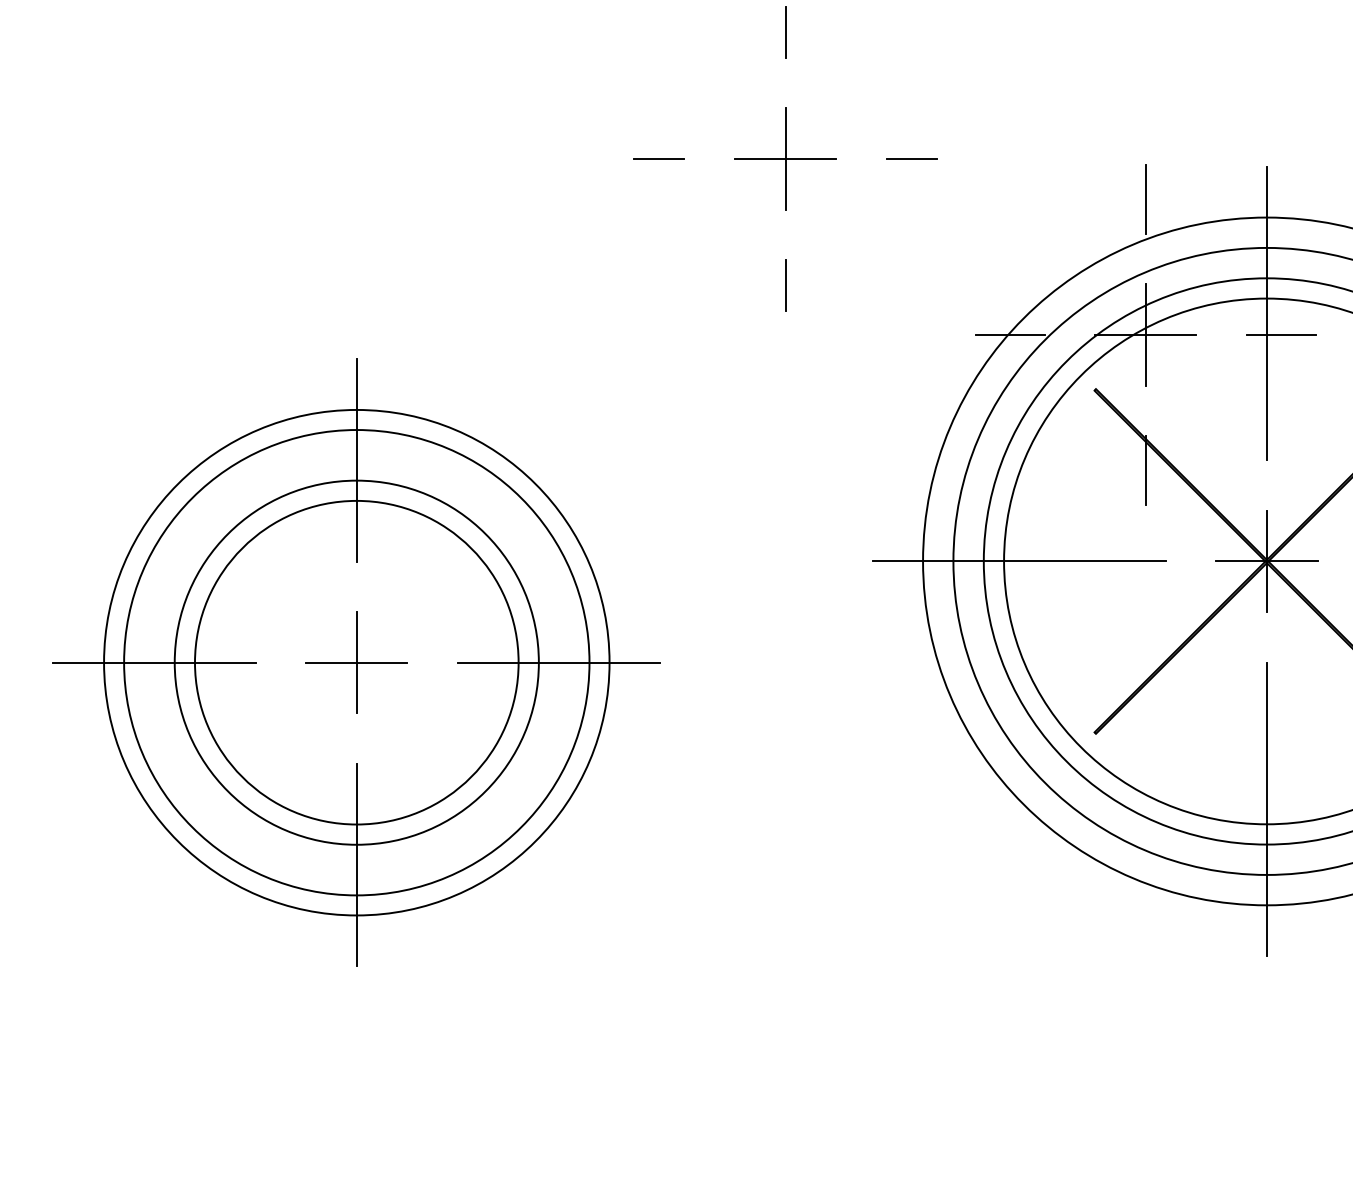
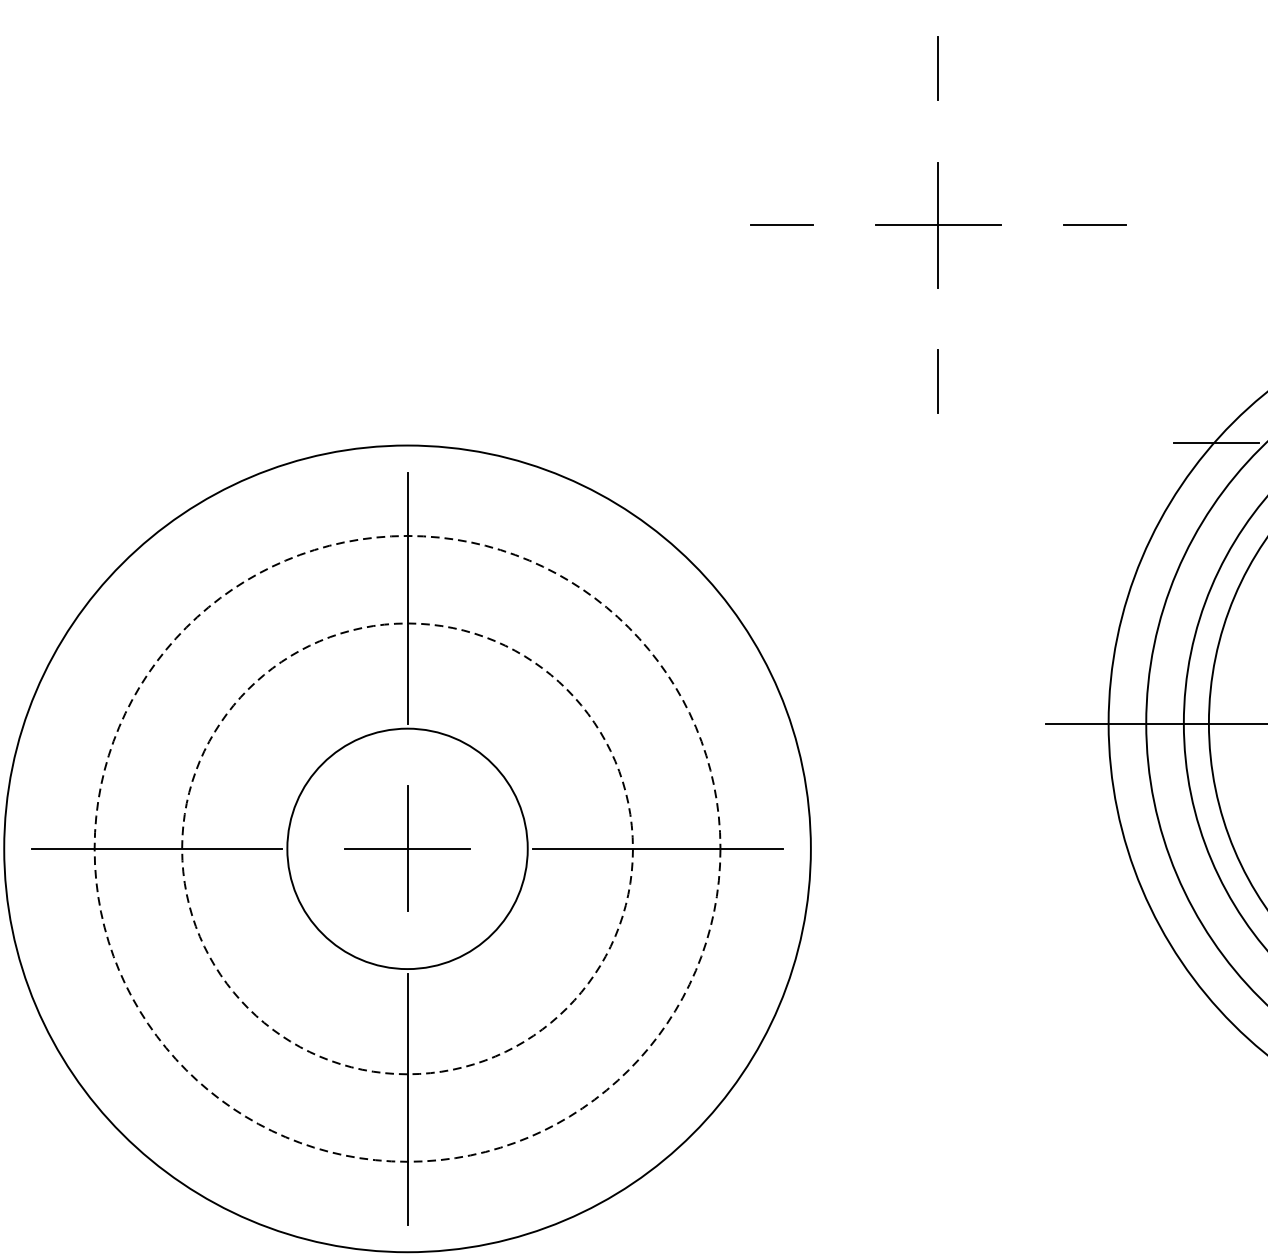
circle: (356, 662) -> (407, 848), size x0.6
circle: (356, 662) -> (407, 848), size x1.4
circle: (356, 662) -> (407, 848), solid -> dashed
circle: (356, 662) -> (407, 848), solid -> dashed

